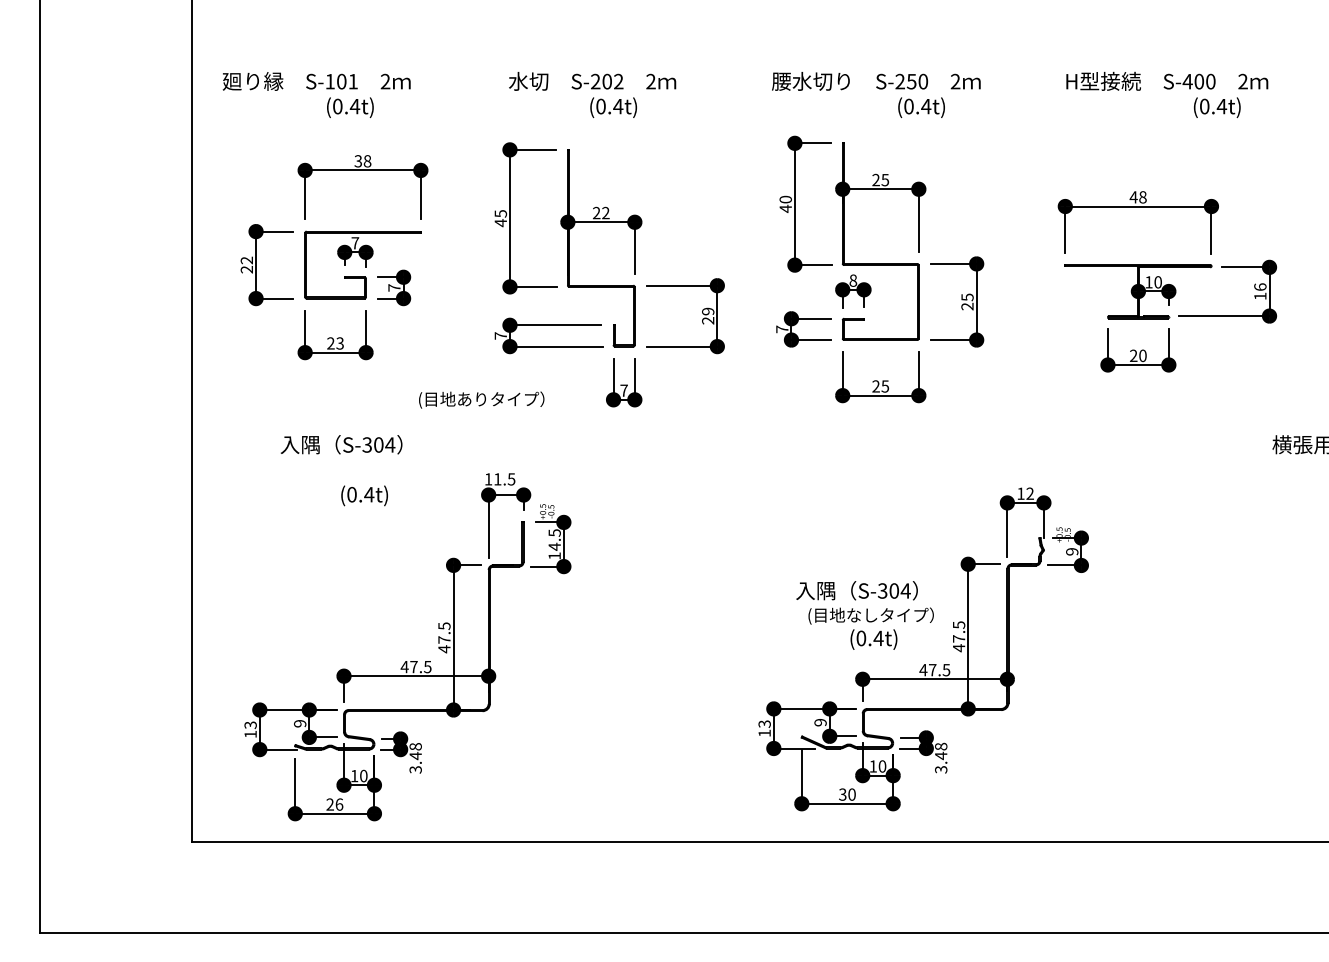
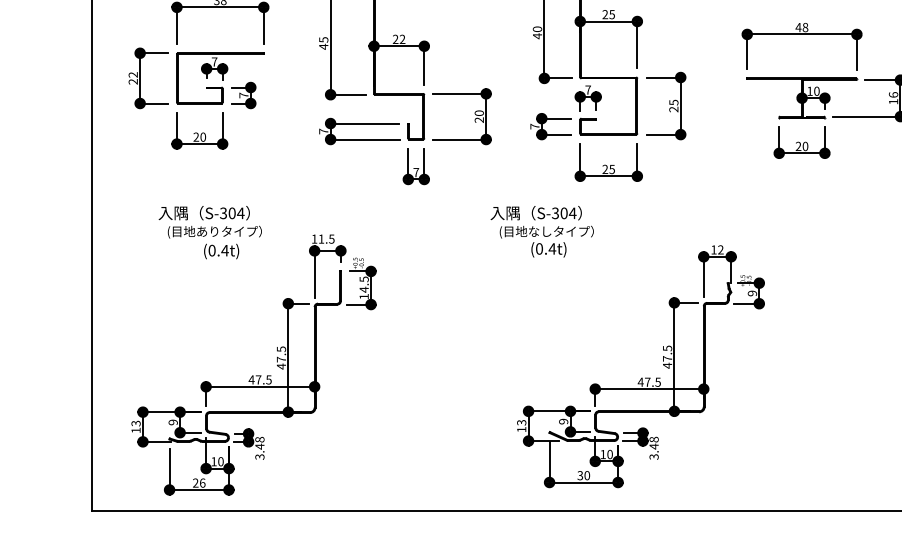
text: (853, 280) -> (588, 89), 8 -> 7
text: (708, 311) -> (479, 113), 29 -> 20
text: (339, 343) -> (202, 137), 23 -> 20
text: (481, 399) -> (214, 231), moved
text: (864, 615) -> (541, 231), moved

